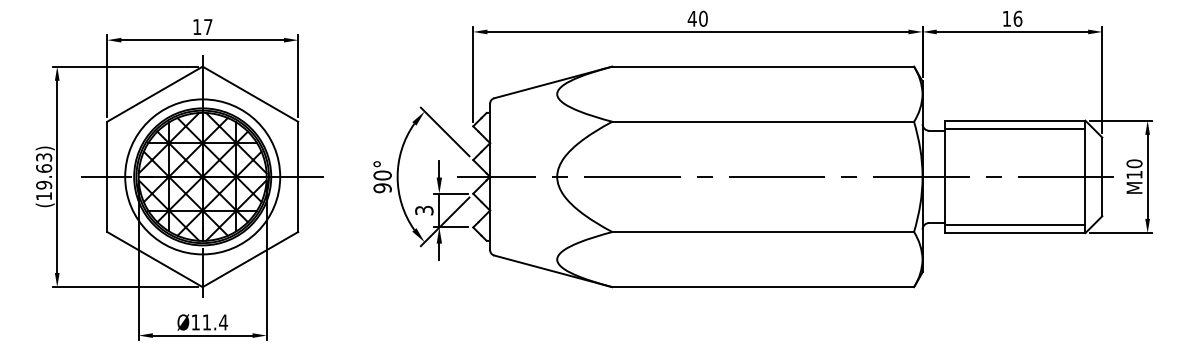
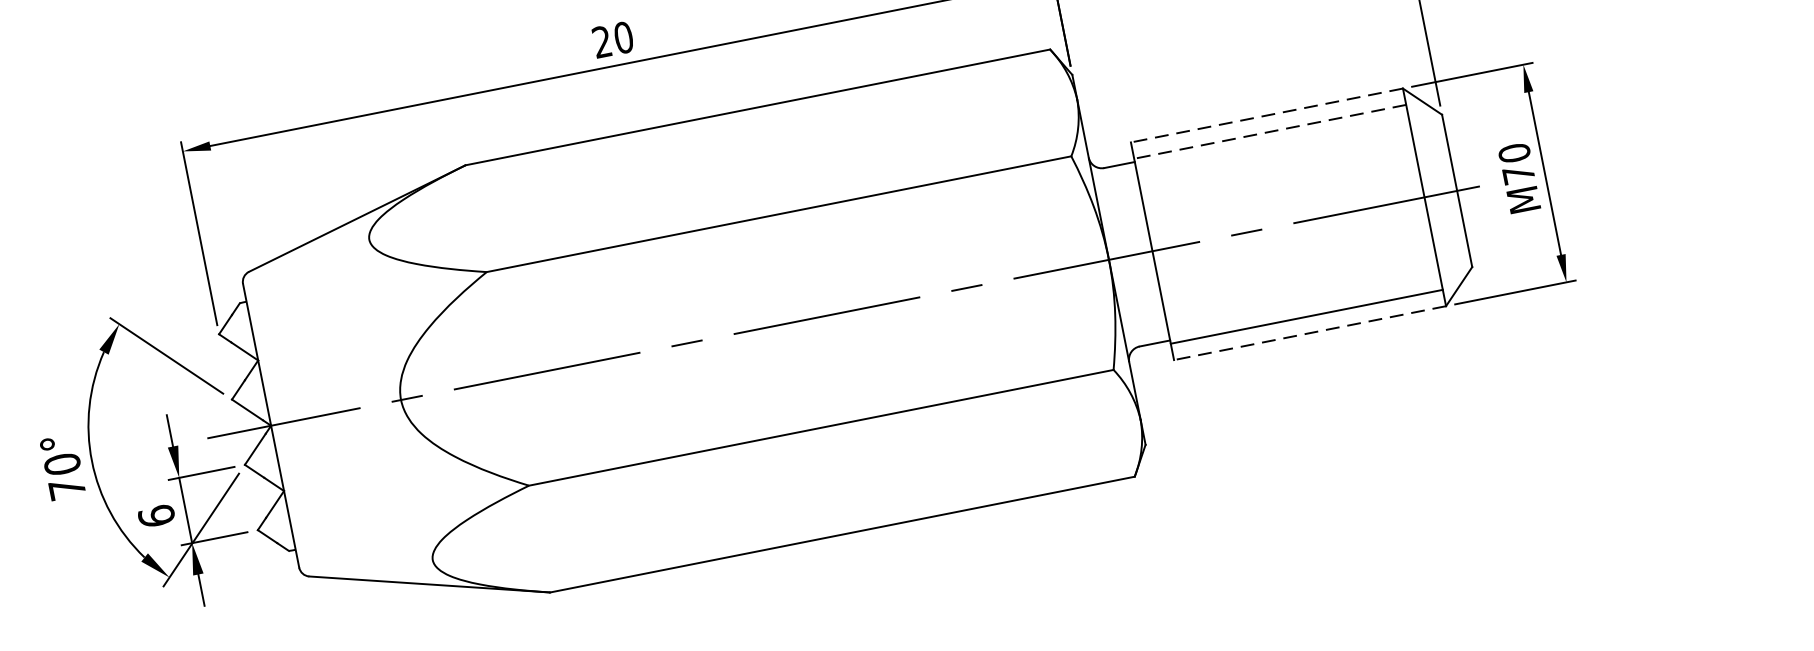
text: (691, 18) -> (600, 41), 40 -> 20
line: (1014, 120) -> (1265, 115), solid -> dashed
line: (1014, 129) -> (1268, 132), solid -> dashed
text: (1134, 174) -> (1518, 173), M10 -> M70
text: (382, 188) -> (67, 489), 90° -> 70°
text: (424, 210) -> (156, 516), 3 -> 6
line: (1014, 233) -> (1308, 334), solid -> dashed

